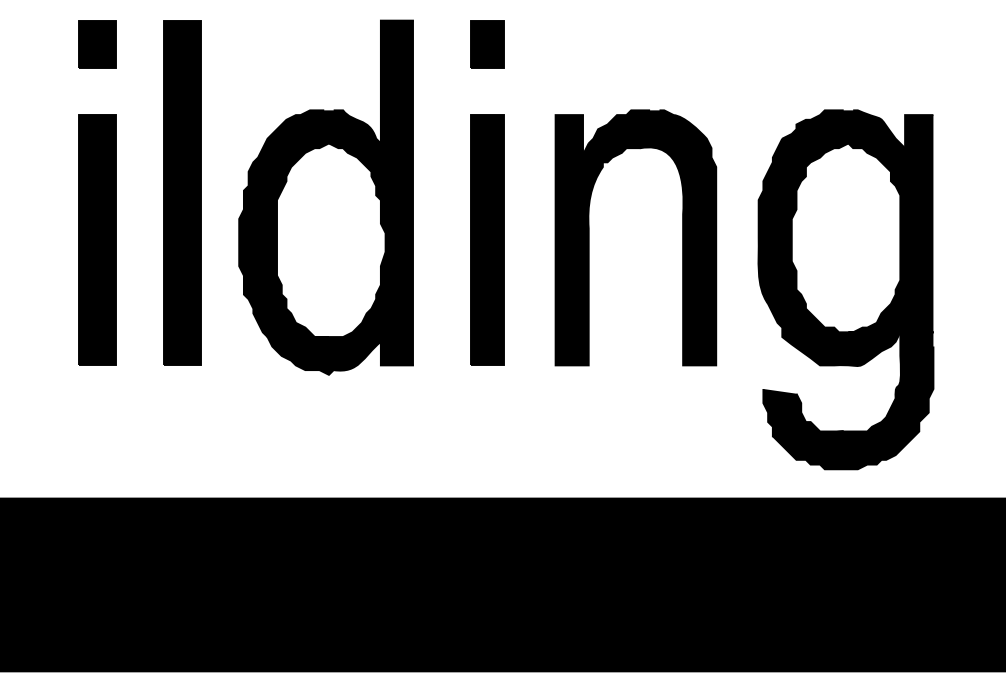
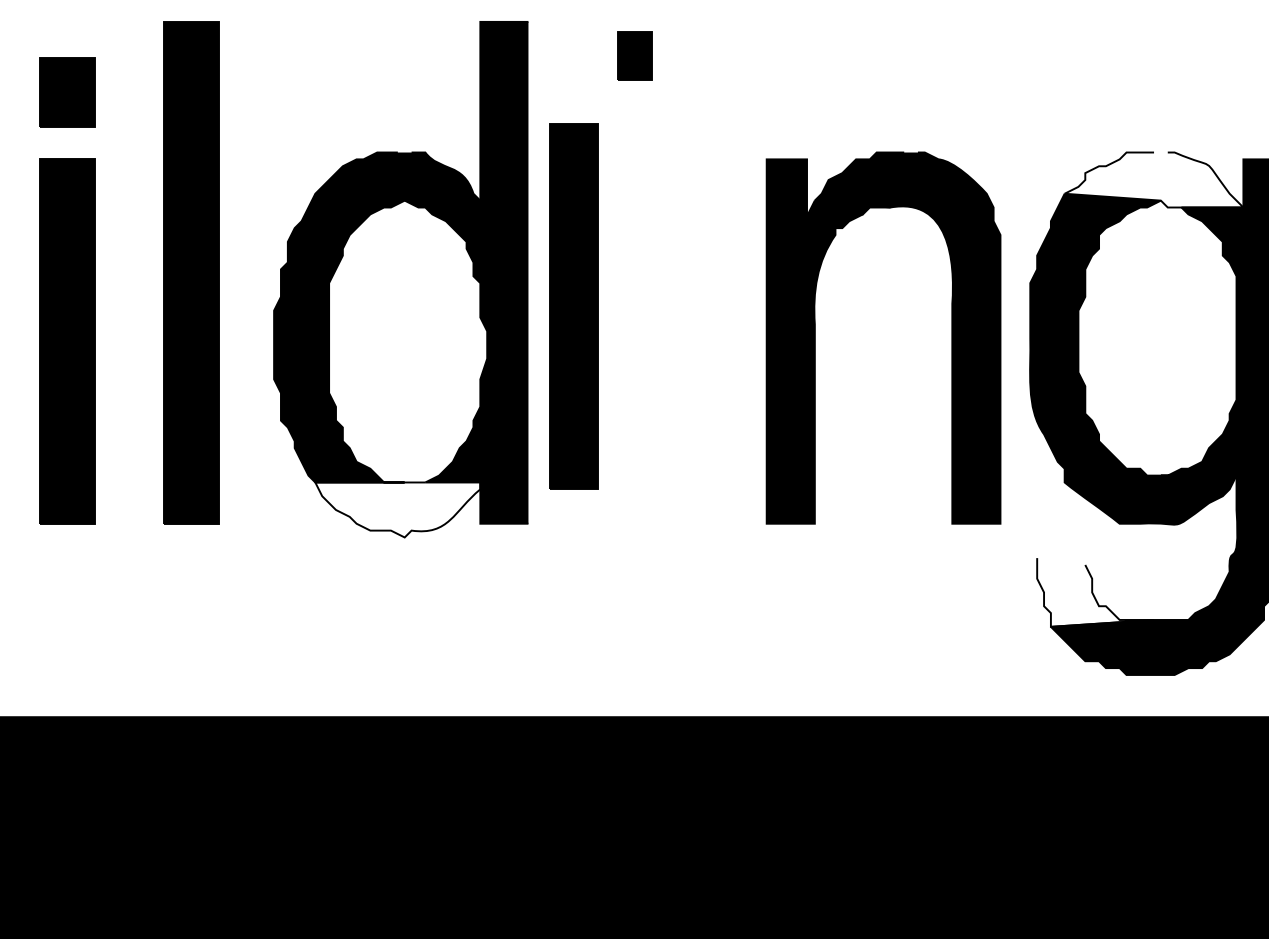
part: (97, 44) -> (67, 93), moved
part: (487, 44) -> (635, 56), size x0.7
fill: (843, 129) -> (1153, 180), removed
part: (589, 237) -> (816, 337), moved
part: (487, 239) -> (574, 305), moved
fill: (323, 355) -> (396, 509), removed
fill: (803, 412) -> (1095, 592), removed

